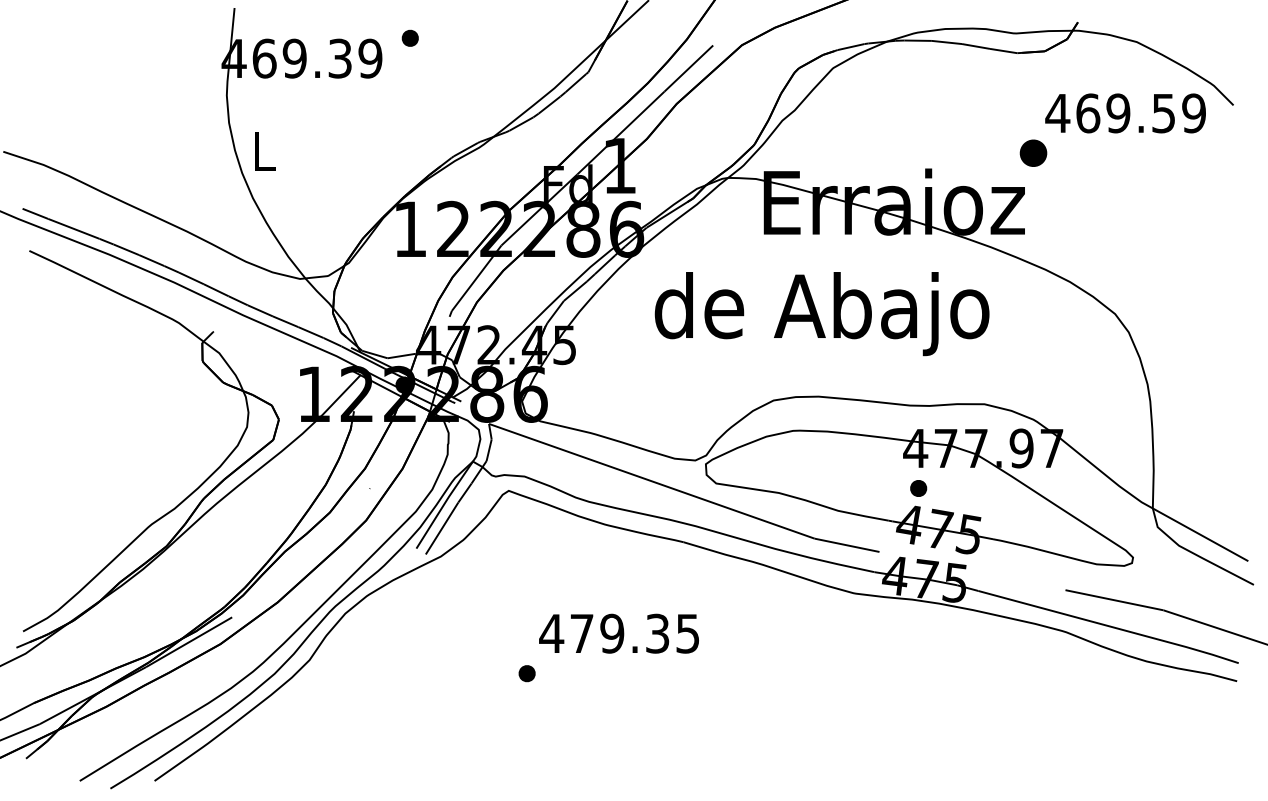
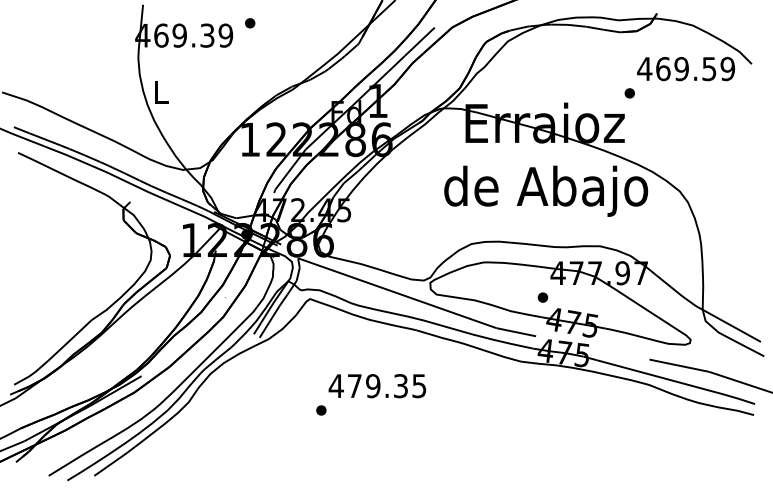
part: (1032, 153) -> (629, 93), size x0.62
text: (822, 312) -> (546, 190), moved
part: (917, 488) -> (542, 297), moved

